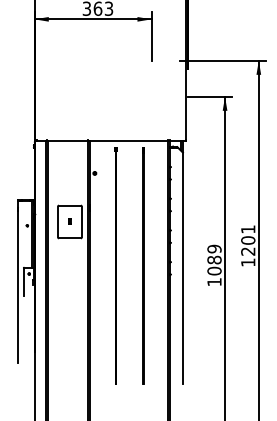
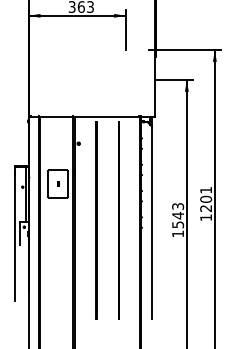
text: (214, 259) -> (178, 215), 1089 -> 1543

